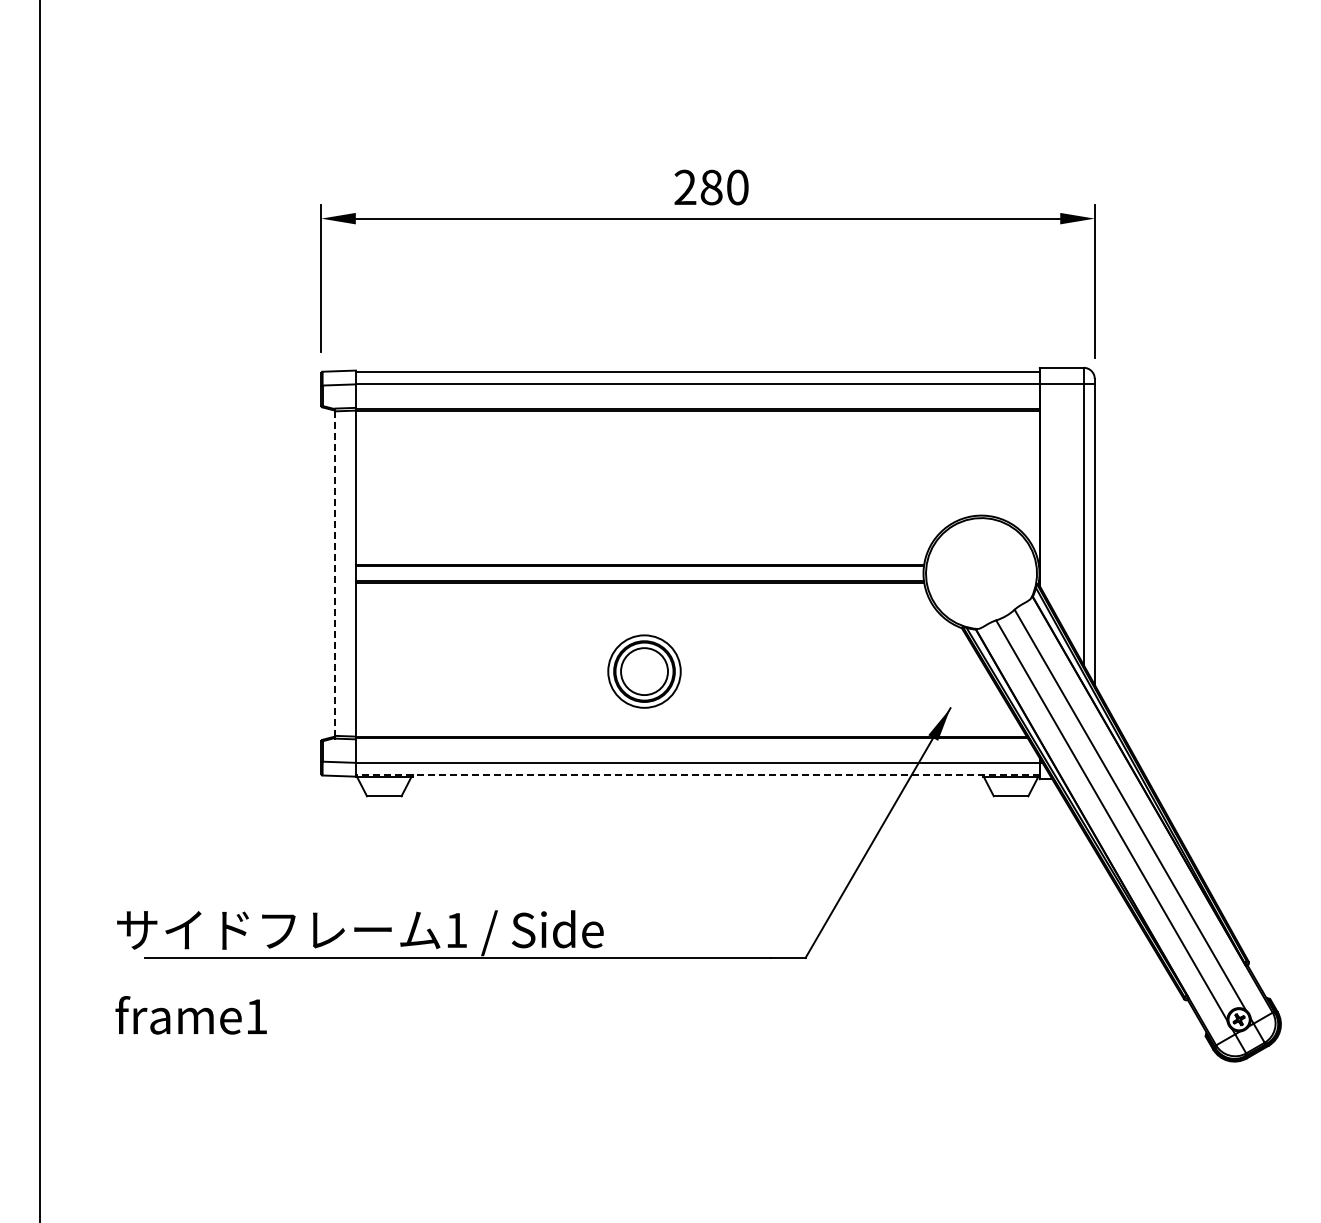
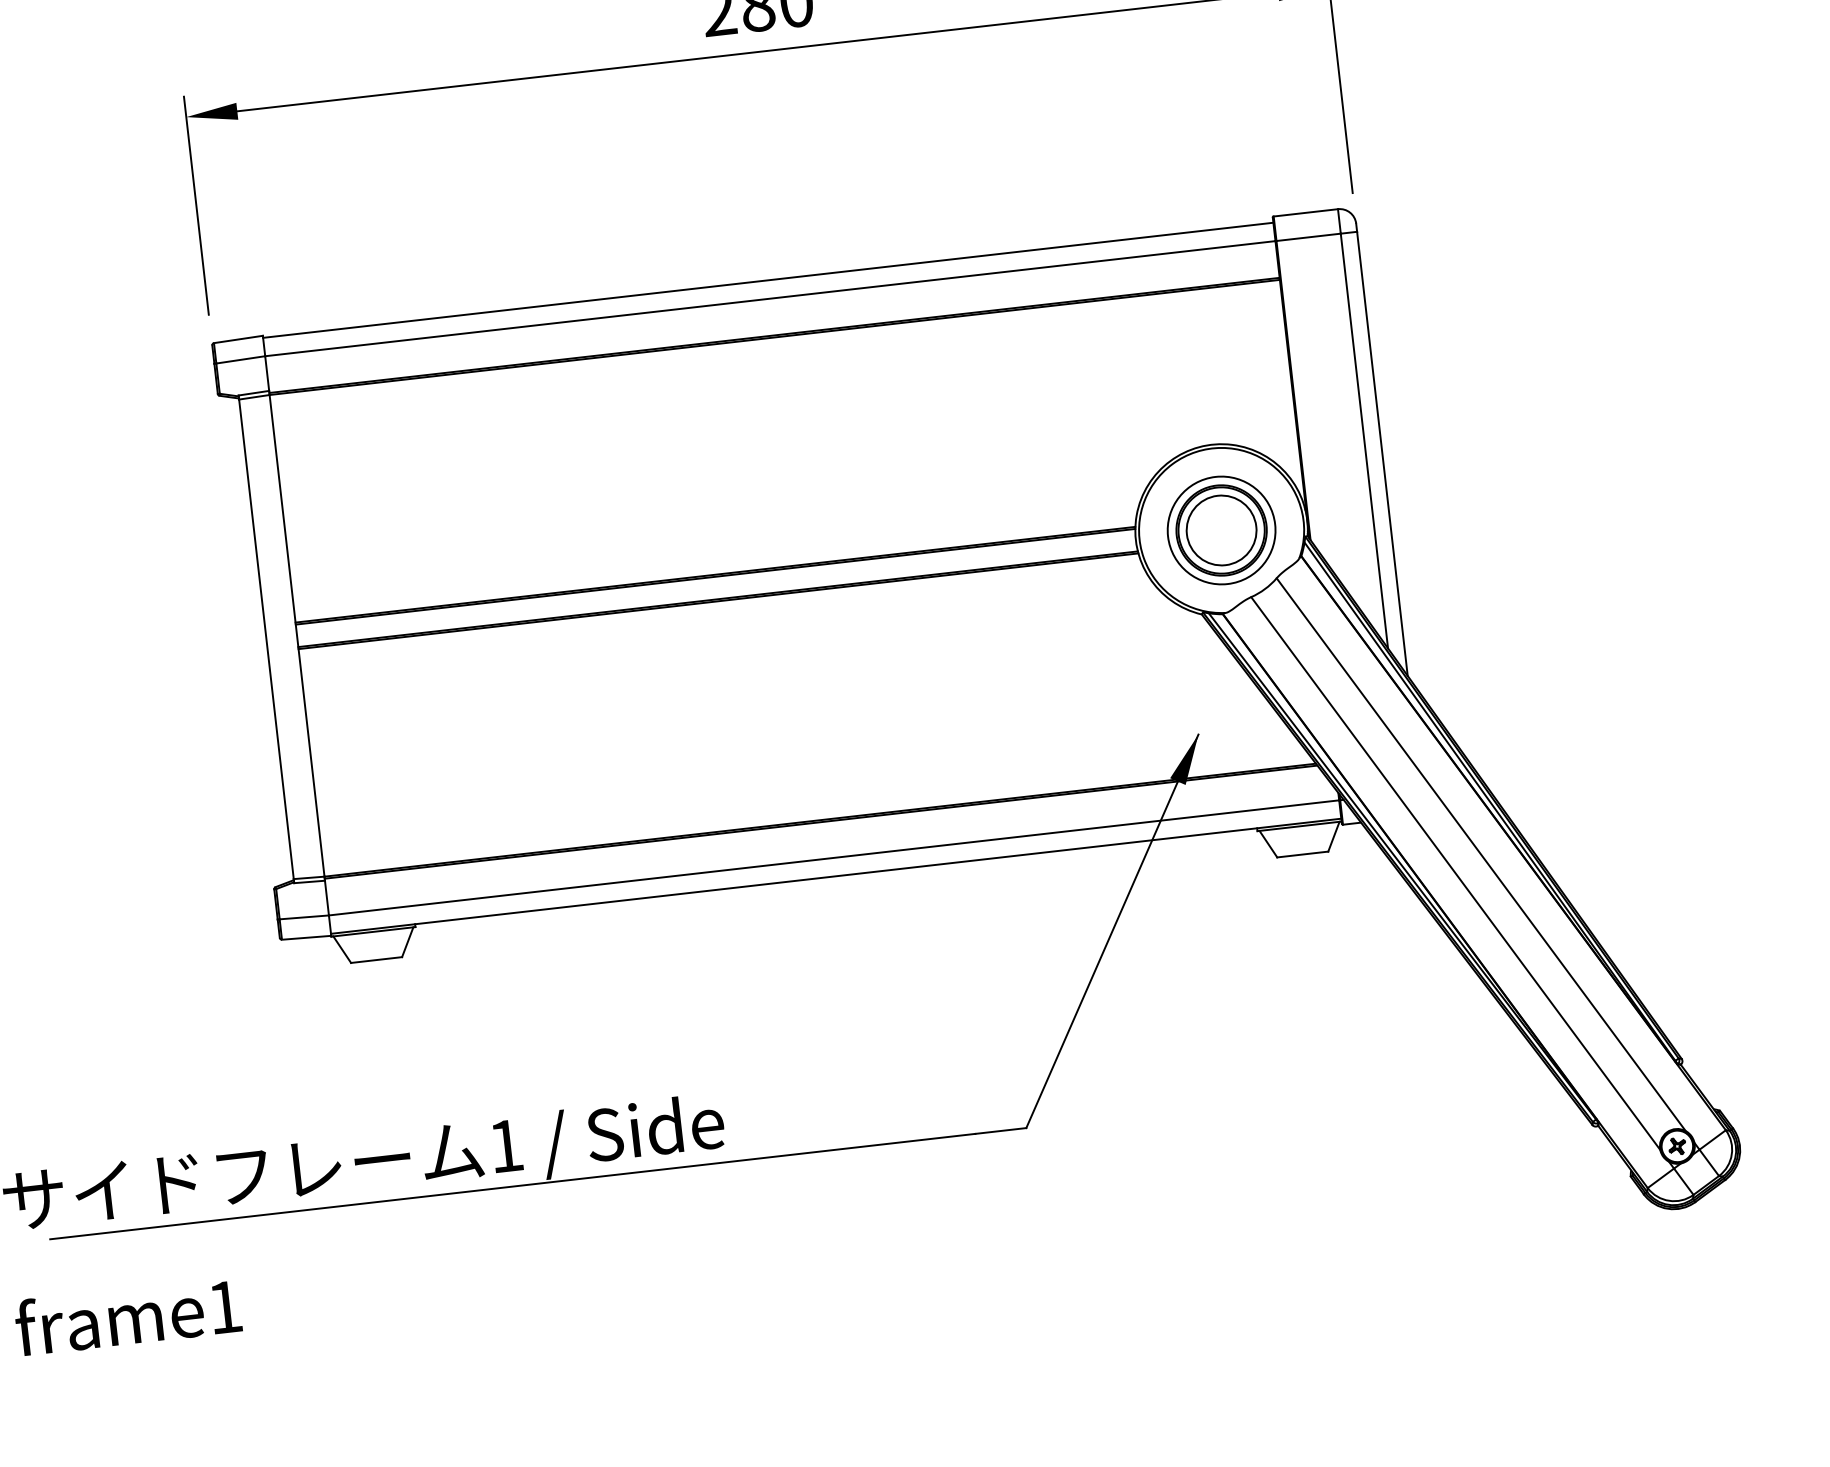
line: (335, 574) -> (267, 640), dashed -> solid
part: (644, 671) -> (1221, 530), moved
line: (697, 775) -> (835, 876), dashed -> solid

